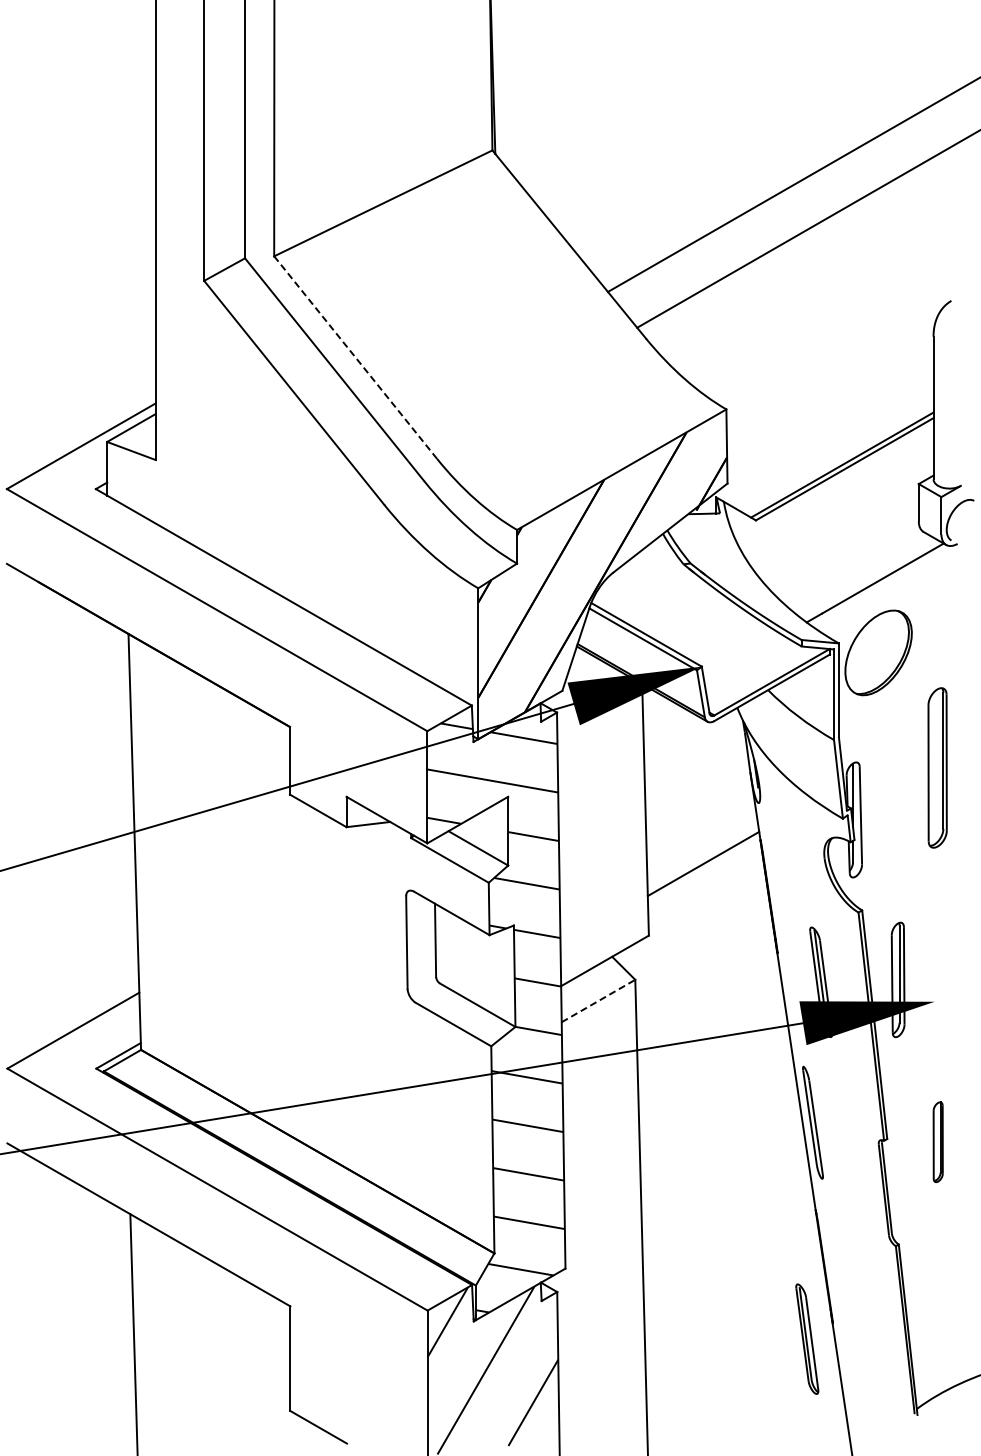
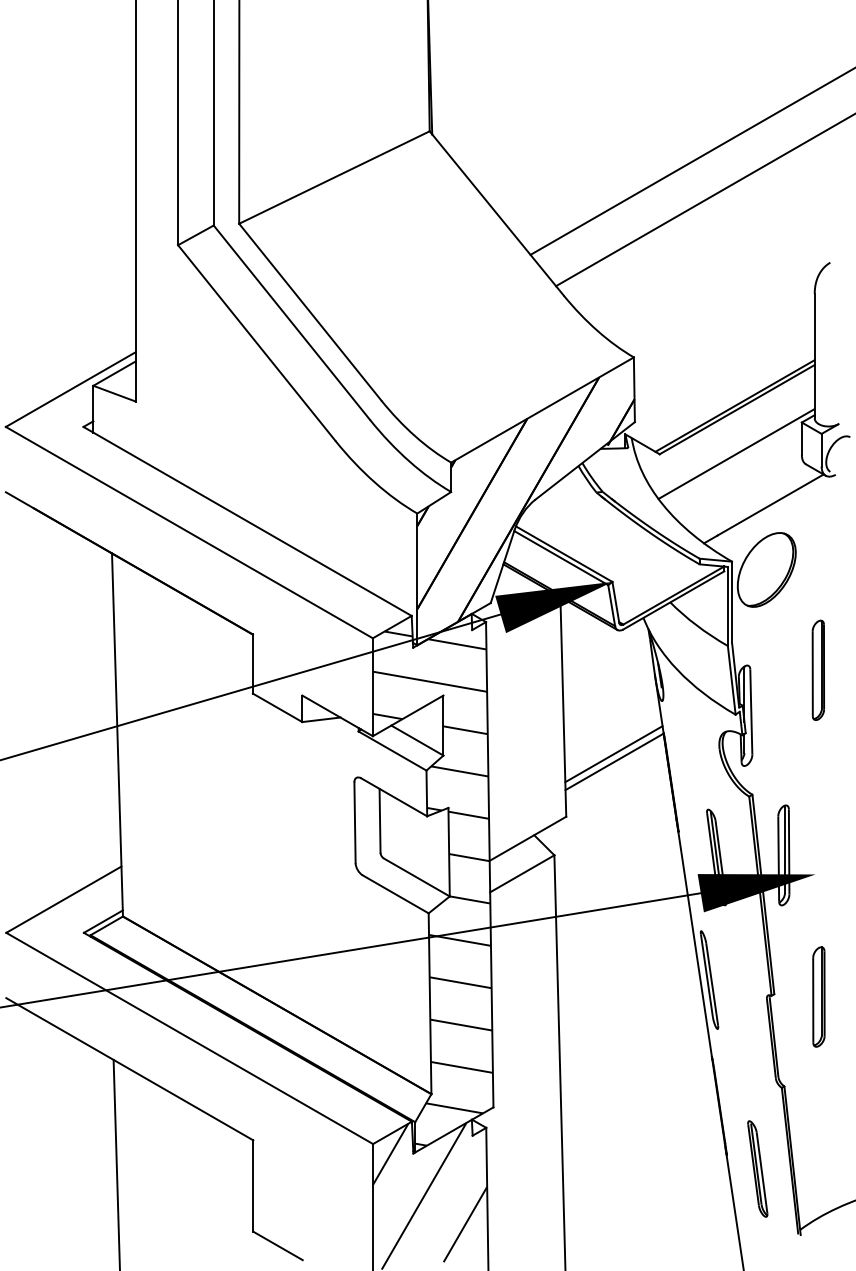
line: (355, 357) -> (310, 312), dashed -> solid
line: (843, 519) -> (736, 453), added
part: (937, 767) -> (818, 669), size x0.71
line: (704, 872) -> (614, 761), added
line: (598, 1000) -> (522, 873), dashed -> solid
part: (937, 1142) -> (818, 997), size x1.43
part: (807, 1338) -> (757, 1168), moved

